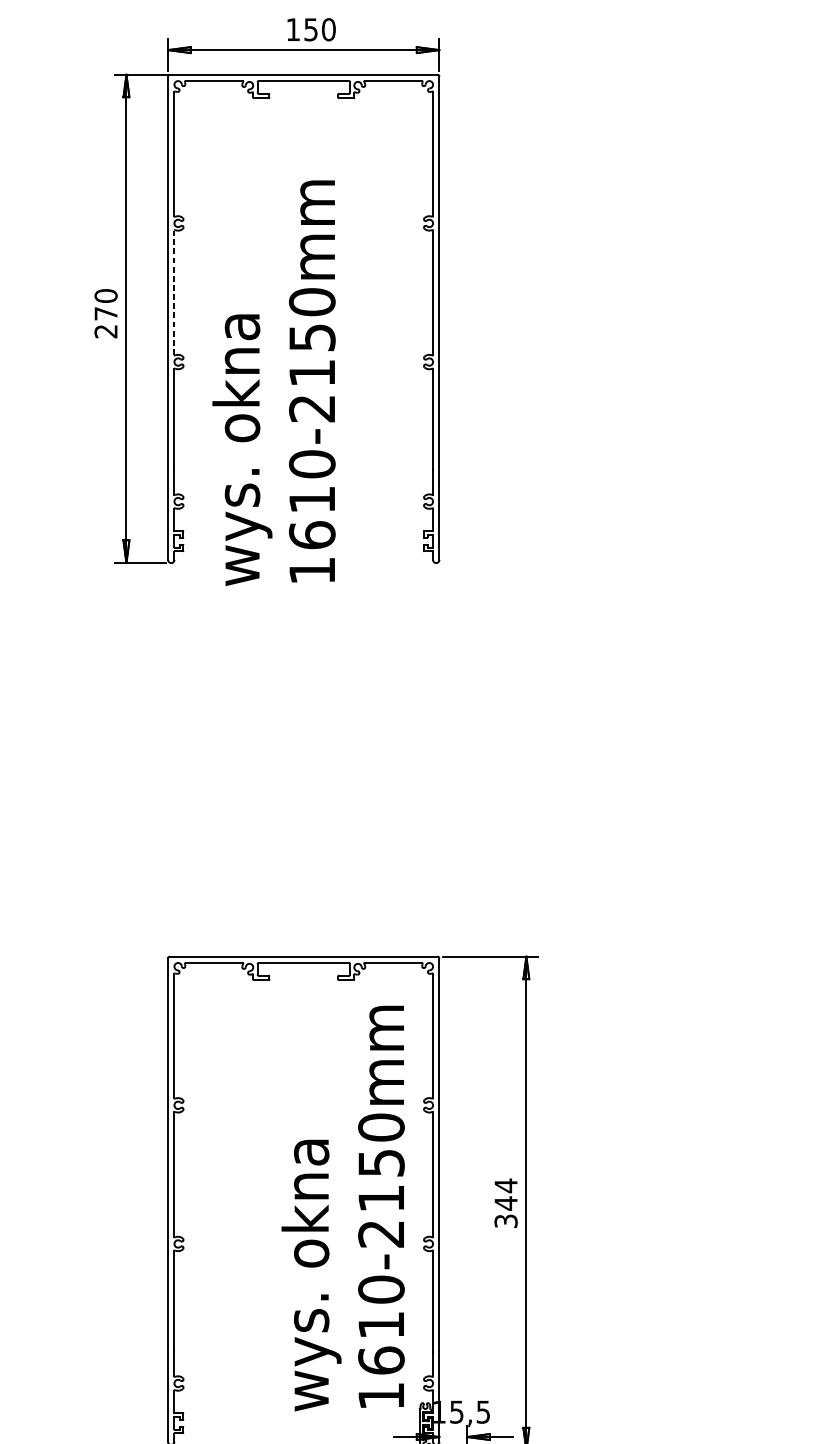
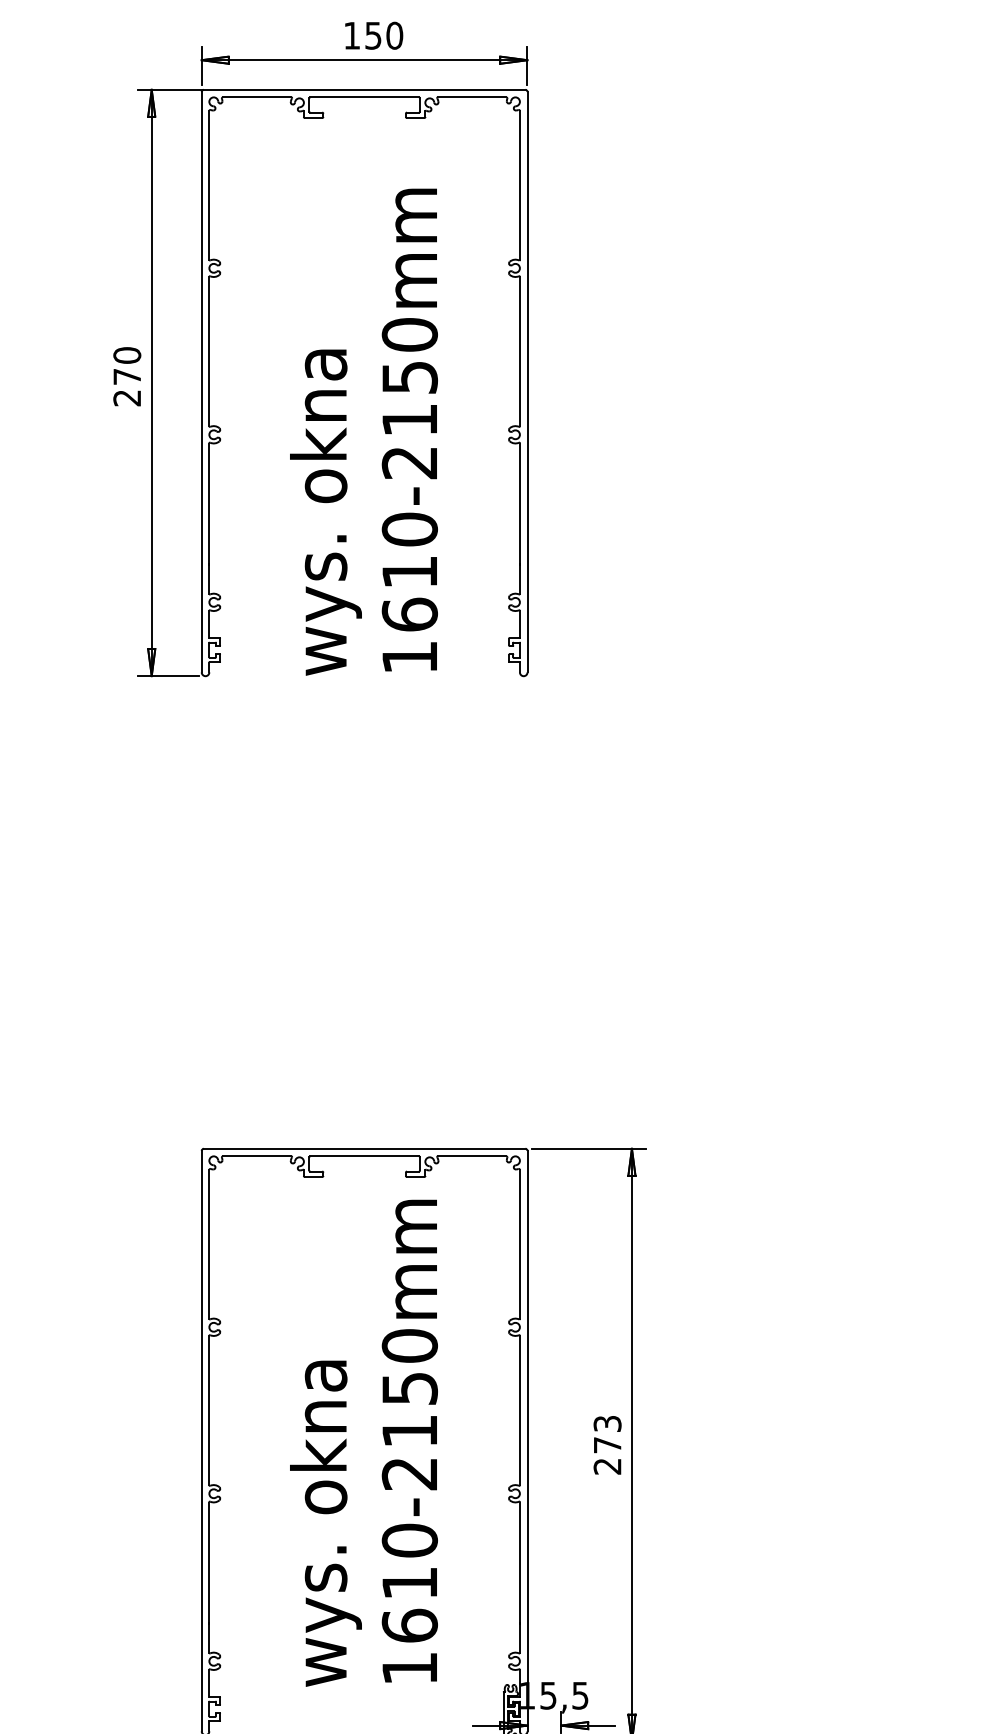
line: (174, 292) -> (209, 351), dashed -> solid
text: (273, 382) -> (363, 431), moved
text: (506, 1202) -> (607, 1444), 344 -> 273
text: (342, 1207) -> (363, 1442), moved

